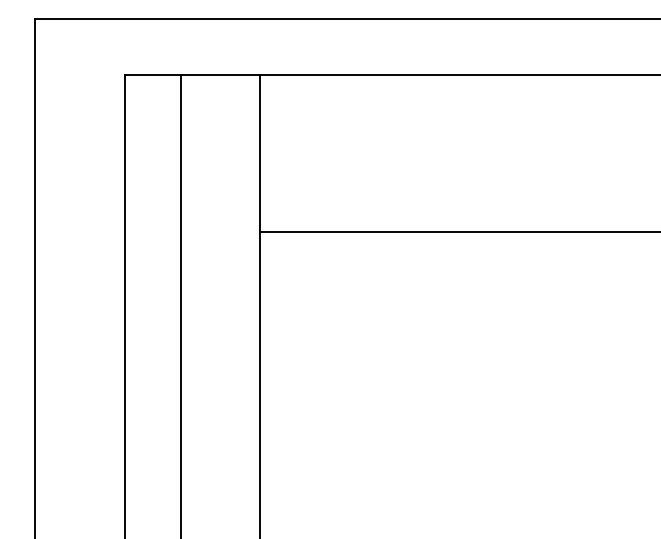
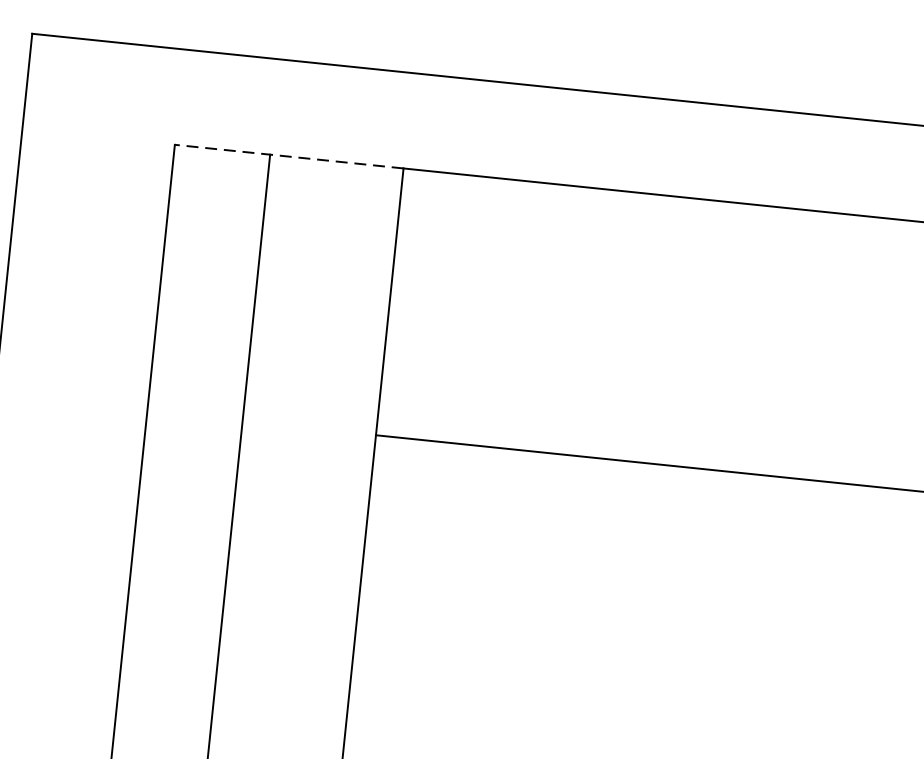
line: (191, 75) -> (287, 157), solid -> dashed

